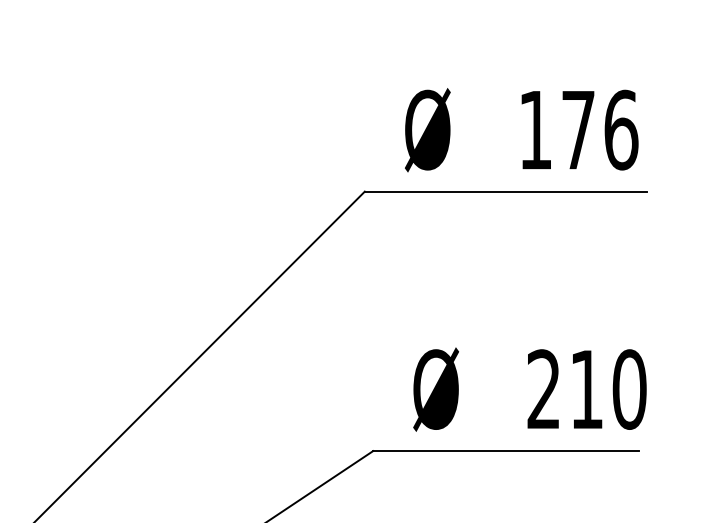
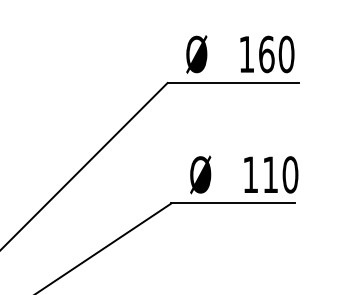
text: (599, 130) -> (276, 54), 176 -> 160
text: (543, 388) -> (250, 174), 210 -> 110

